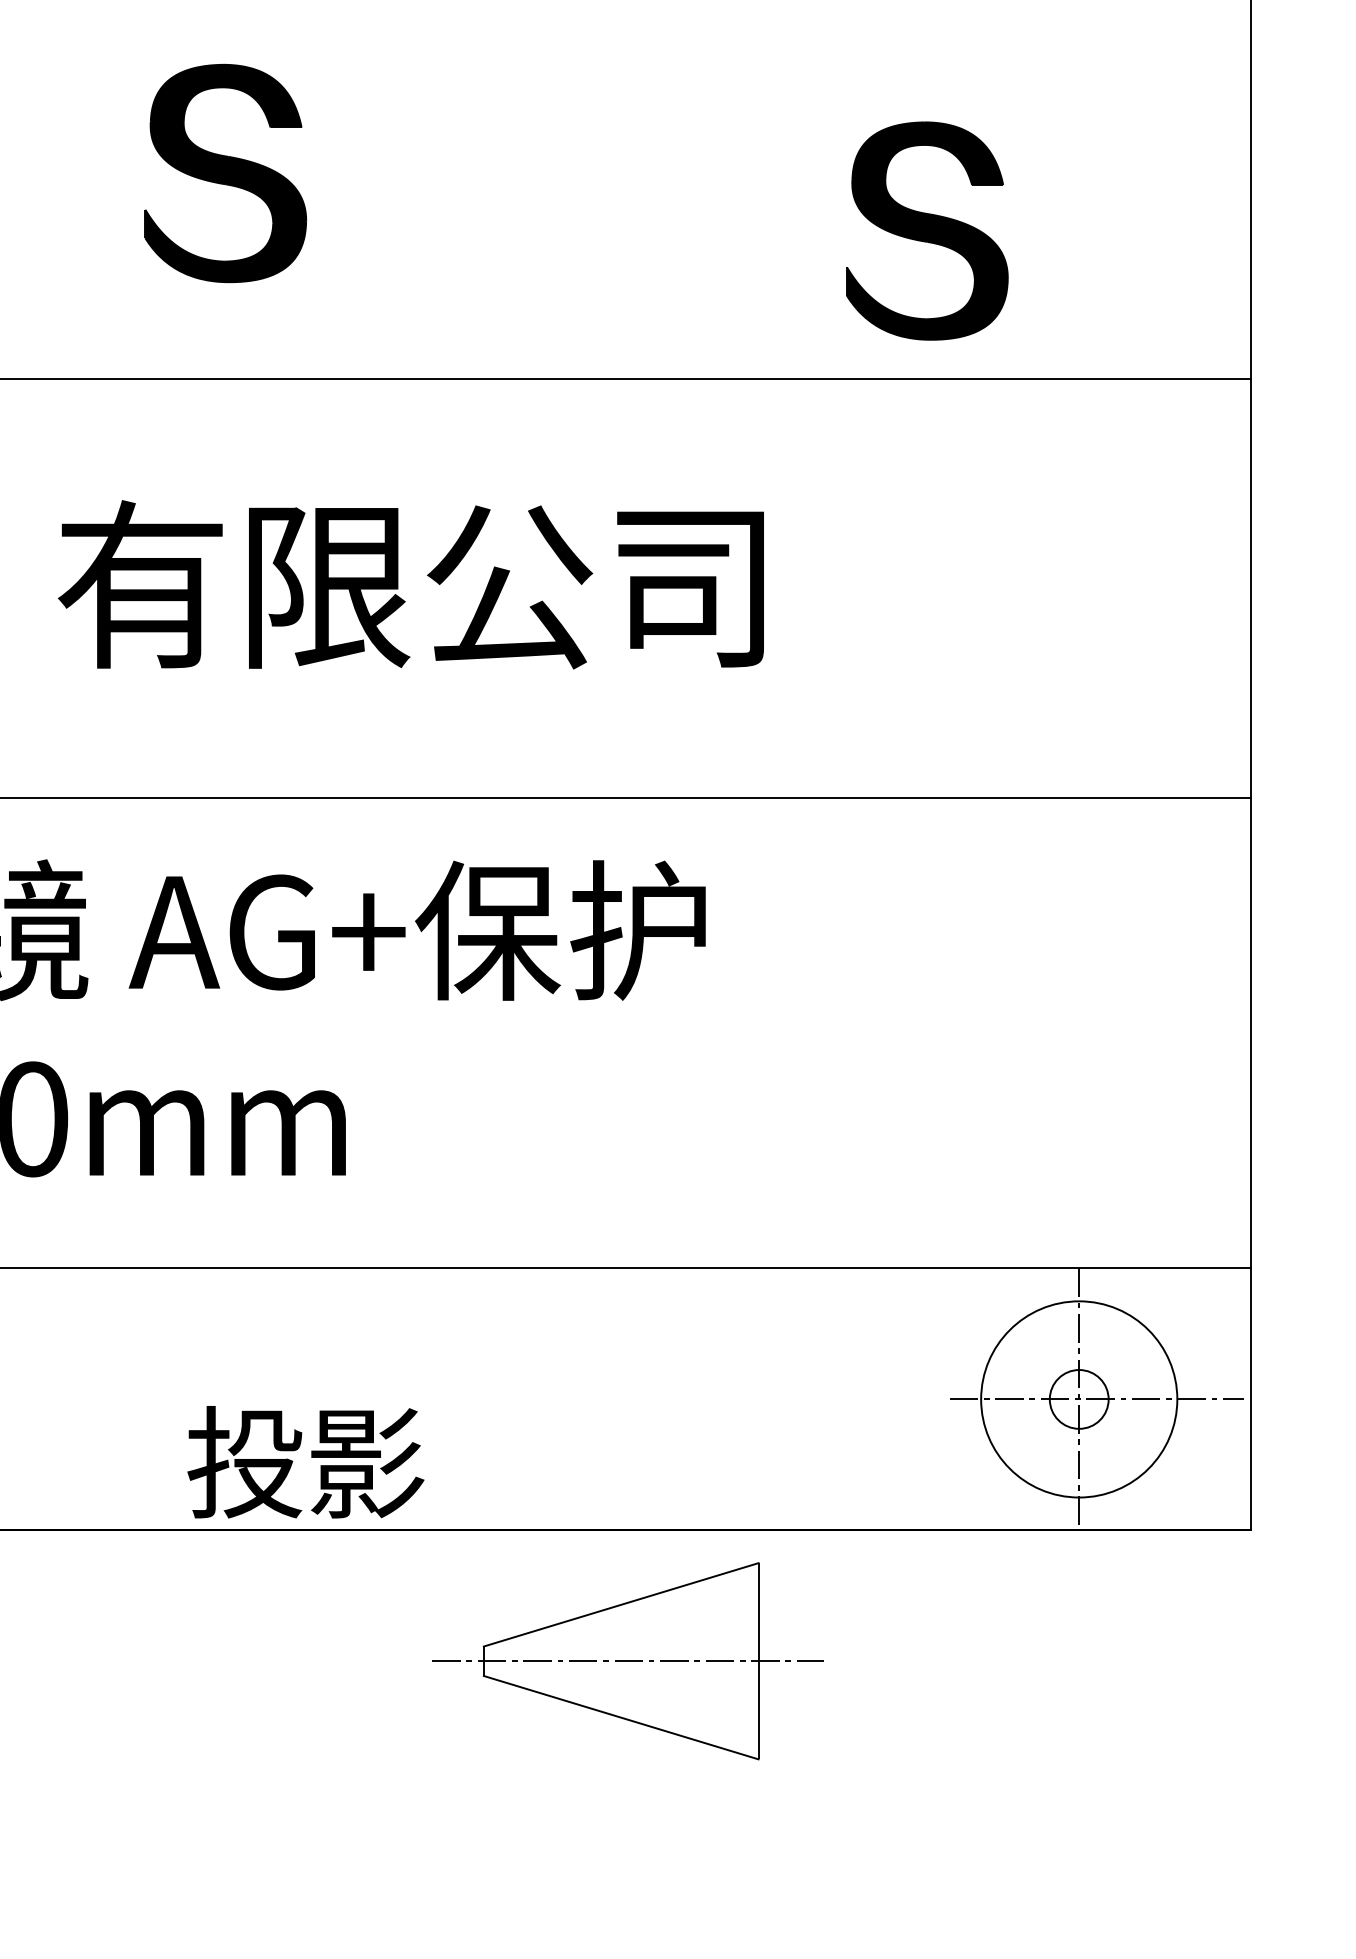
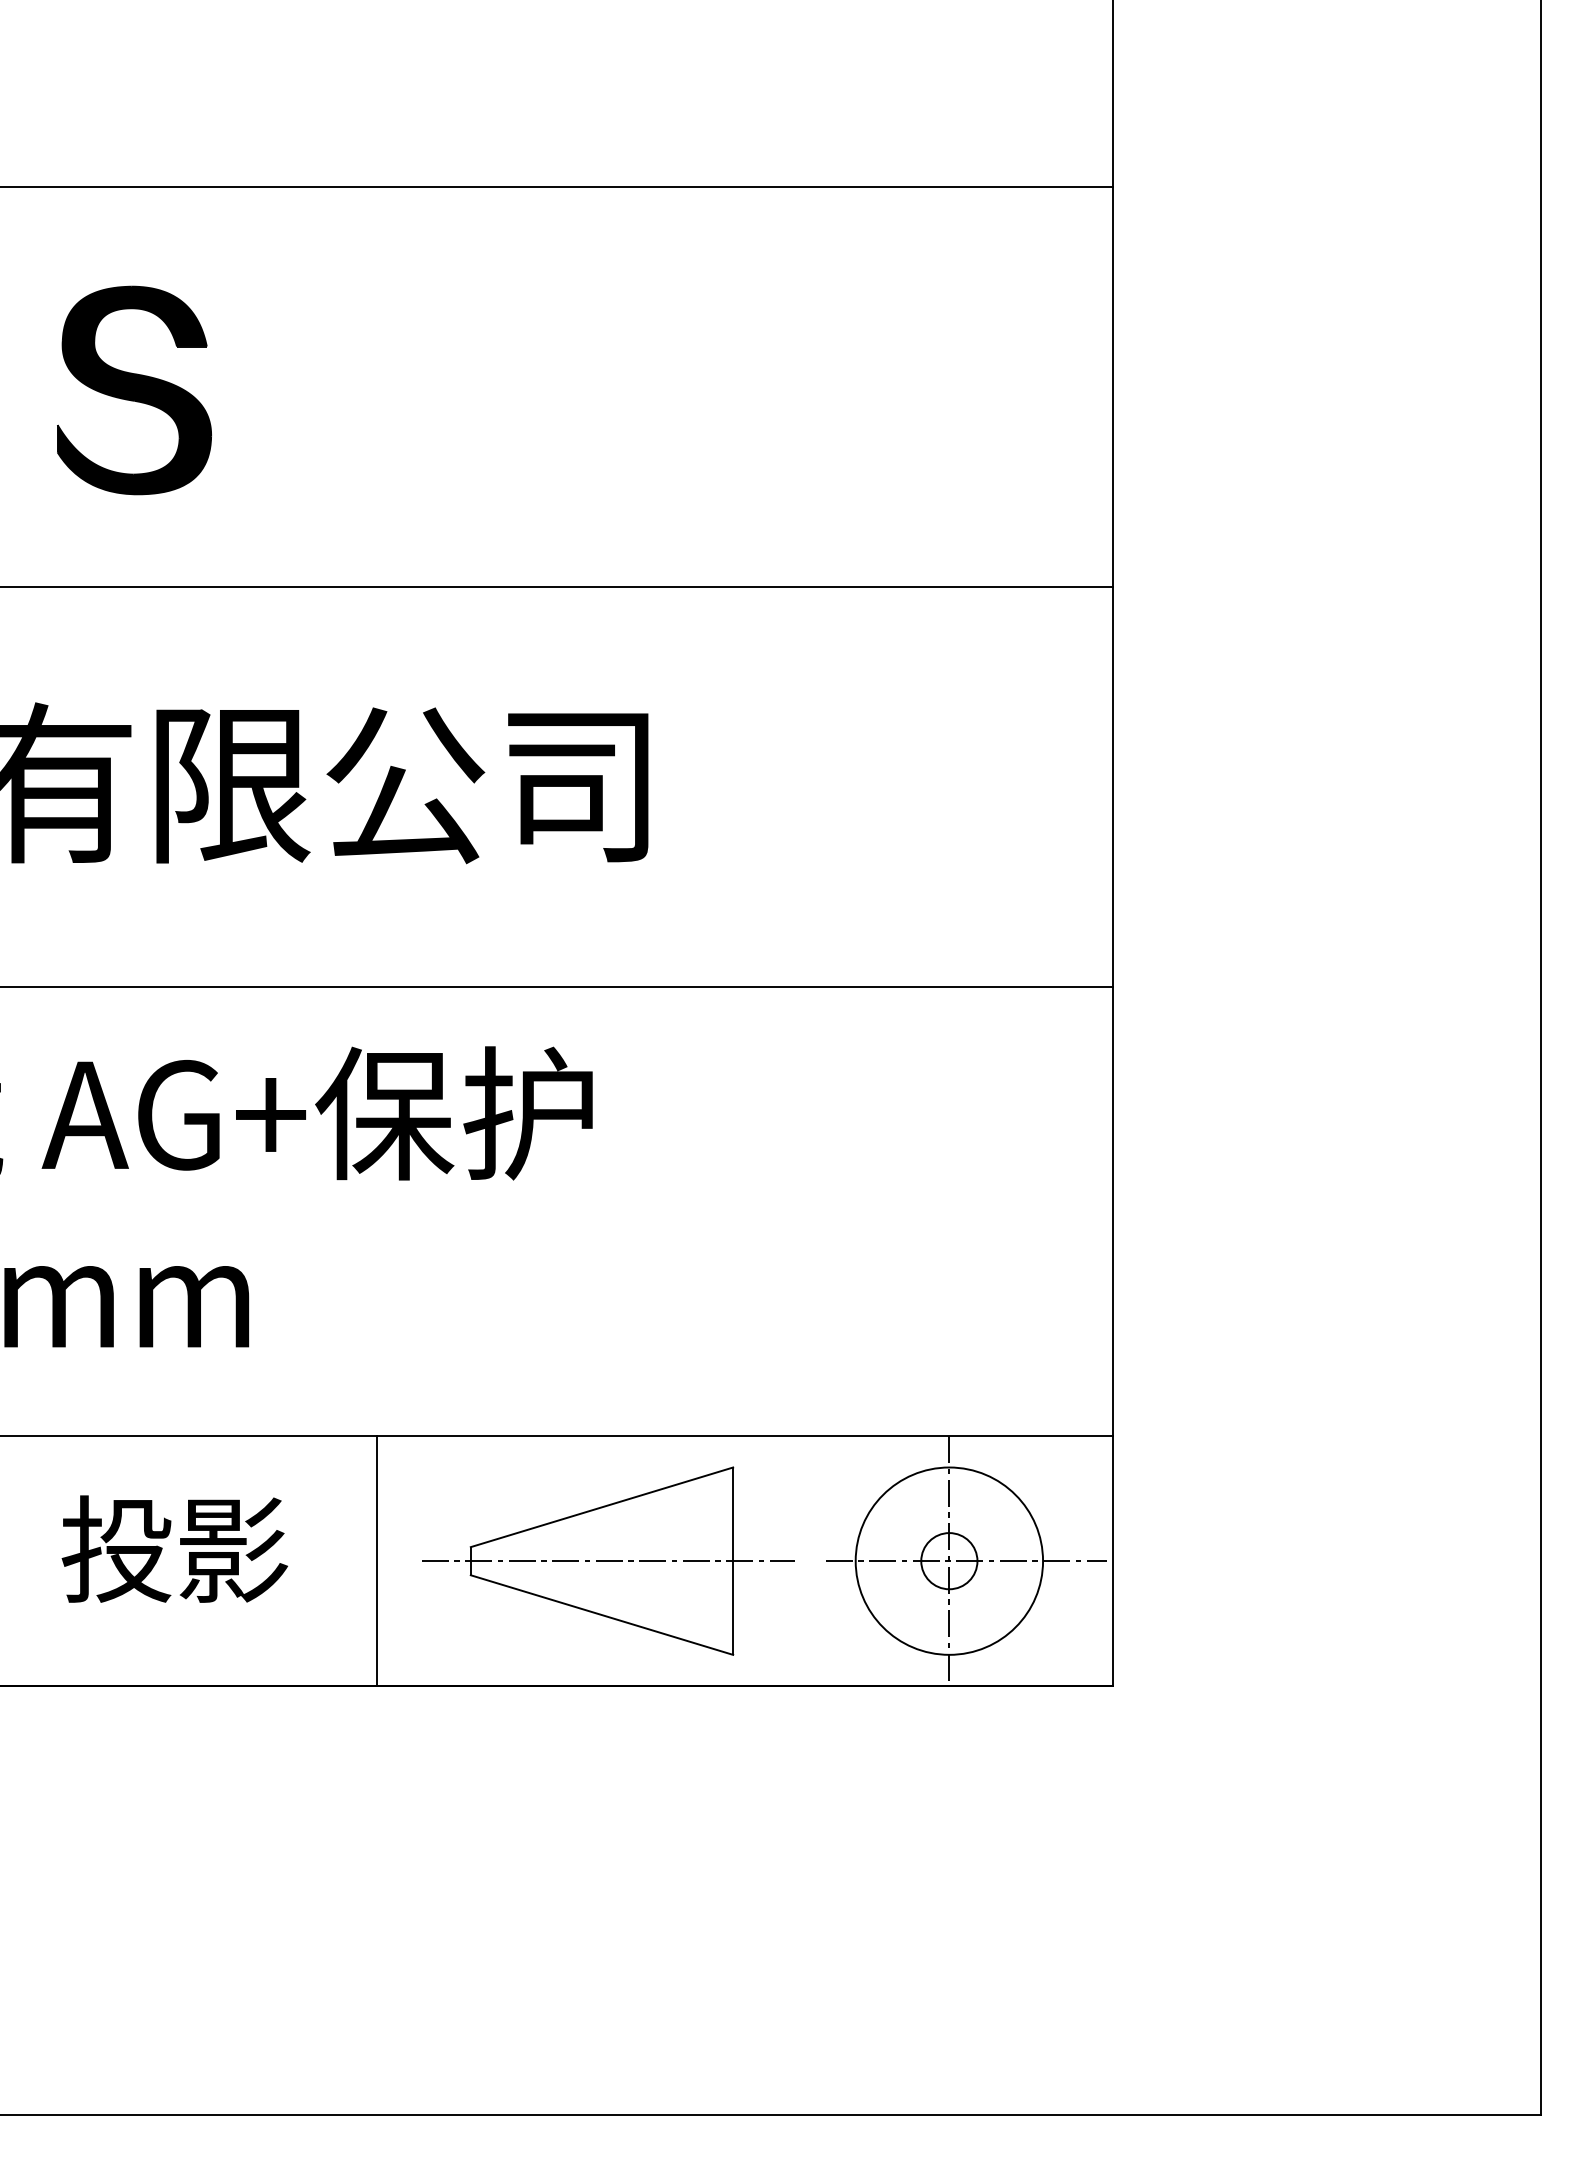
part: (927, 231) -> (804, 445), removed
line: (480, 1399) -> (377, 1561), added
text: (305, 1461) -> (174, 1548), moved
part: (628, 1660) -> (608, 1560), moved

